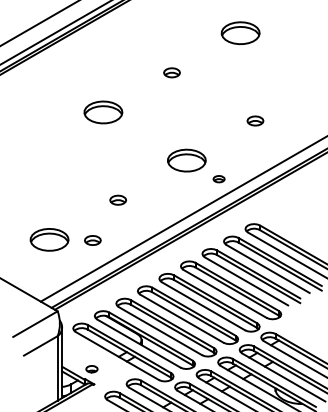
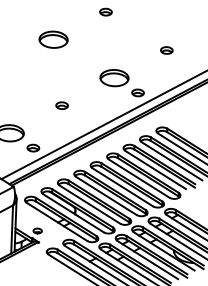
part: (218, 178) -> (137, 92), size x1.43
part: (92, 240) -> (33, 148), moved

